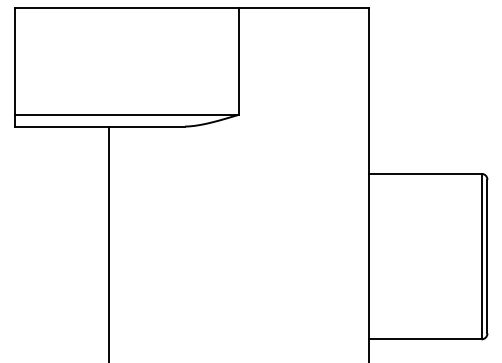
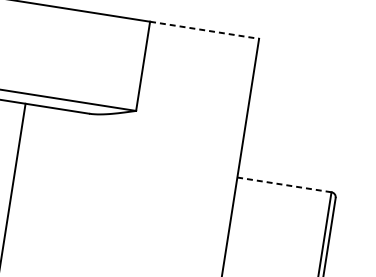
line: (304, 8) -> (204, 30), solid -> dashed
line: (424, 173) -> (283, 184), solid -> dashed

